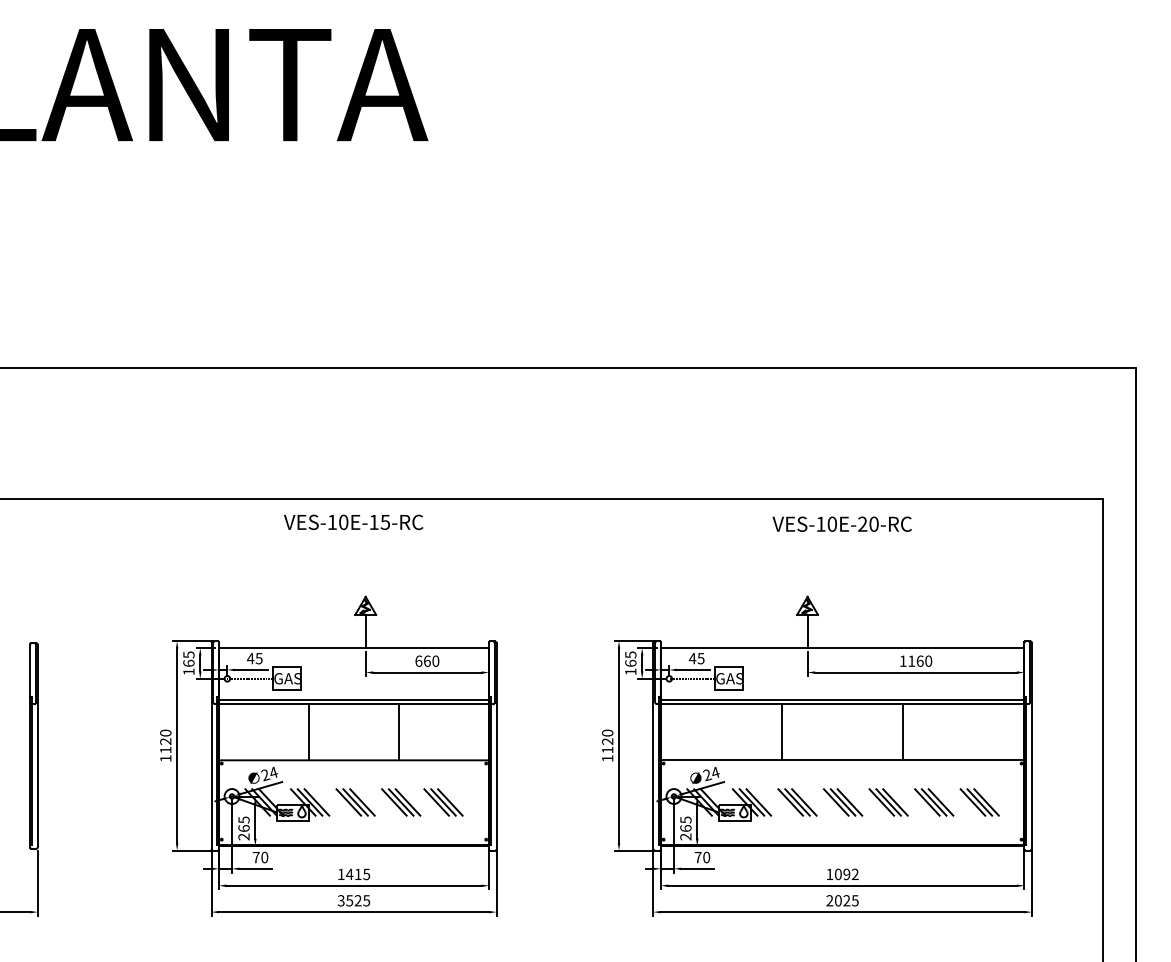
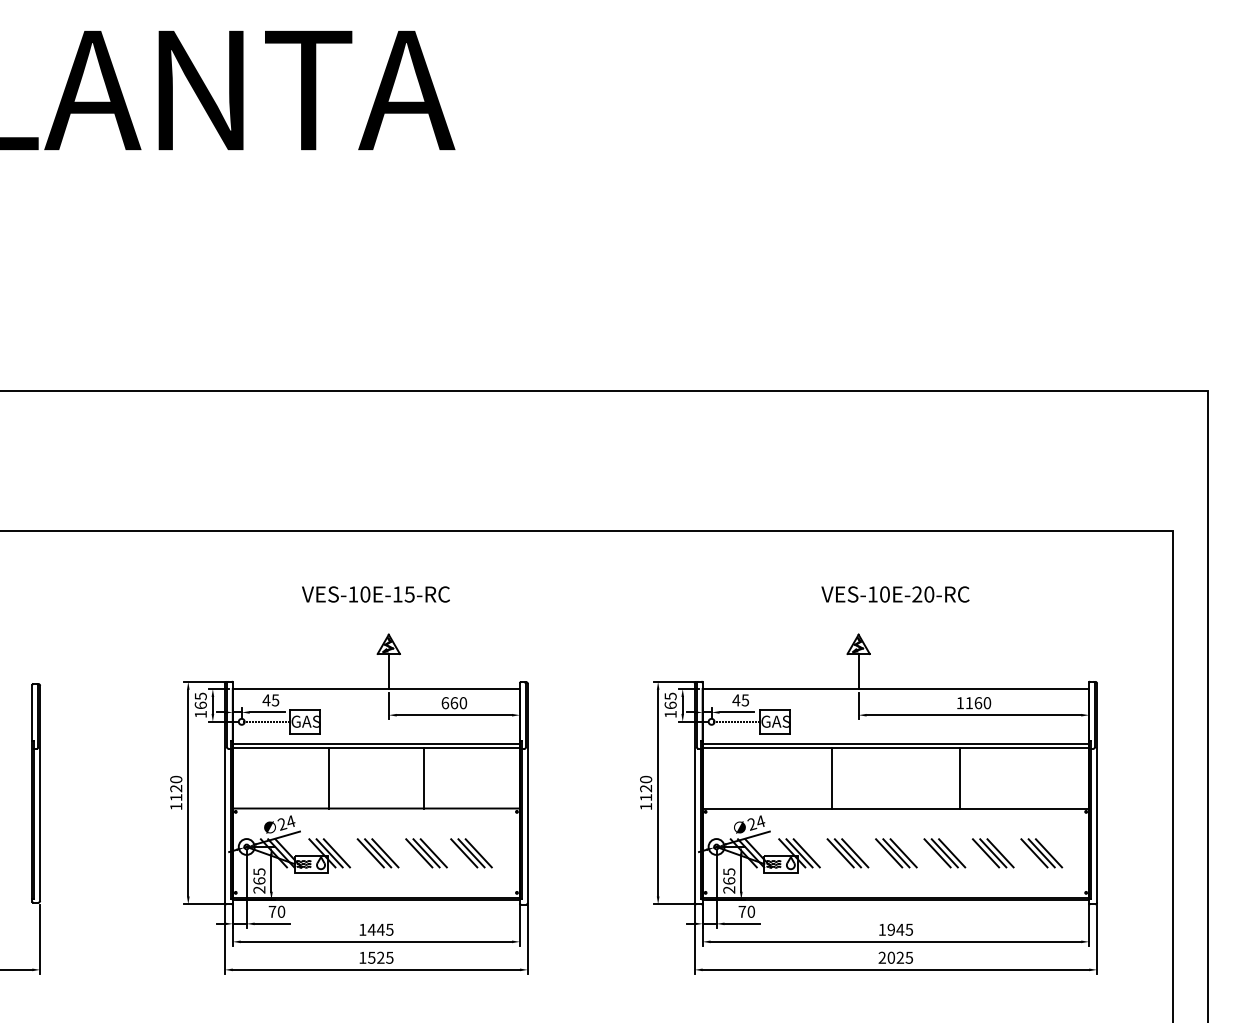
text: (353, 522) -> (375, 594), moved
text: (842, 524) -> (895, 594), moved
text: (357, 874) -> (380, 929), 1415 -> 1445
text: (846, 874) -> (900, 929), 1092 -> 1945
text: (340, 900) -> (362, 957), 3525 -> 1525

